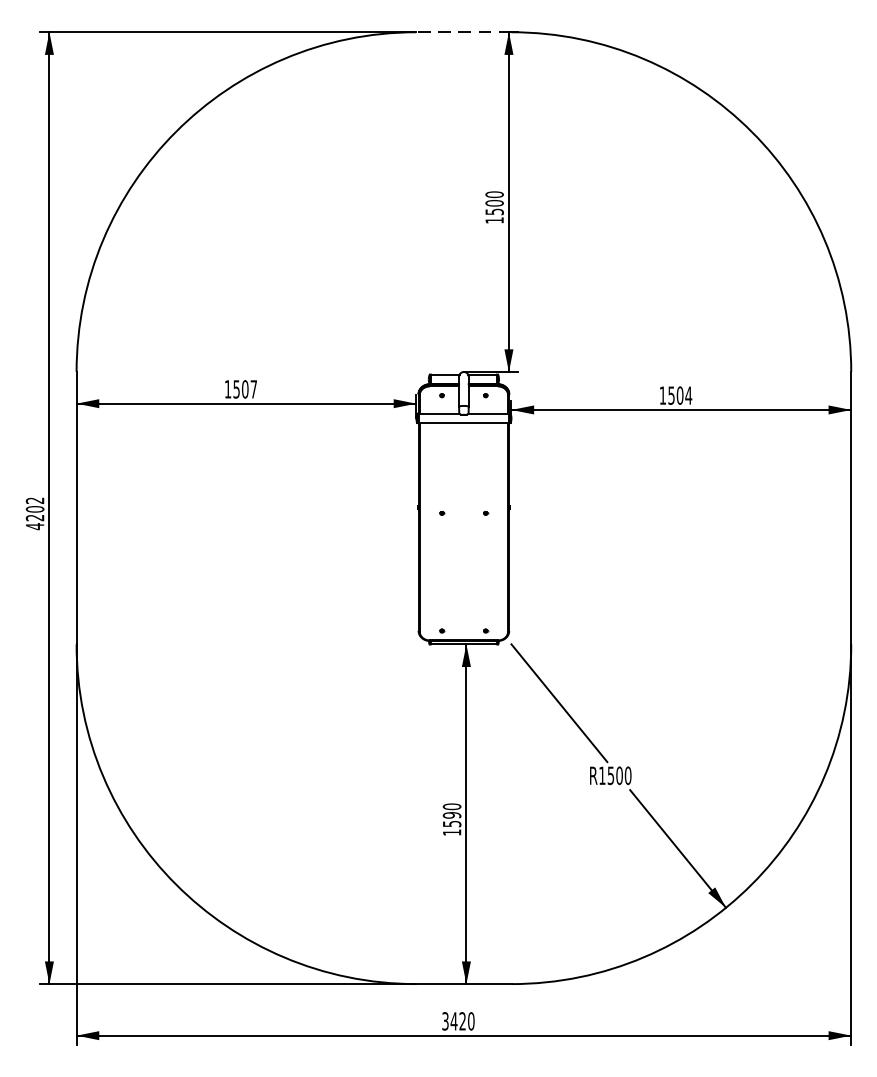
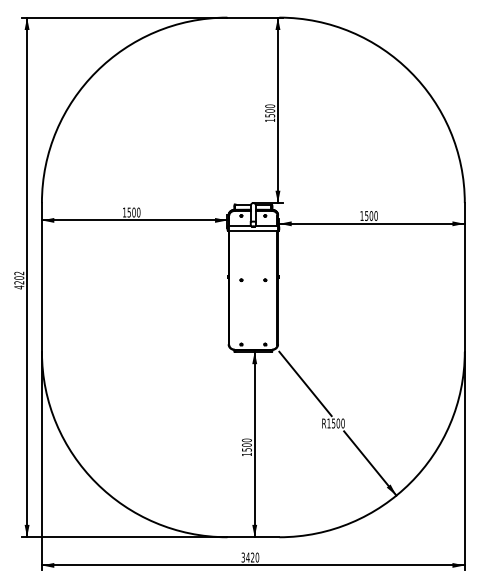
line: (464, 32) -> (253, 17), dashed -> solid
text: (253, 389) -> (138, 212), 1507 -> 1500
text: (687, 394) -> (375, 215), 1504 -> 1500
text: (451, 814) -> (246, 444), 1590 -> 1500

